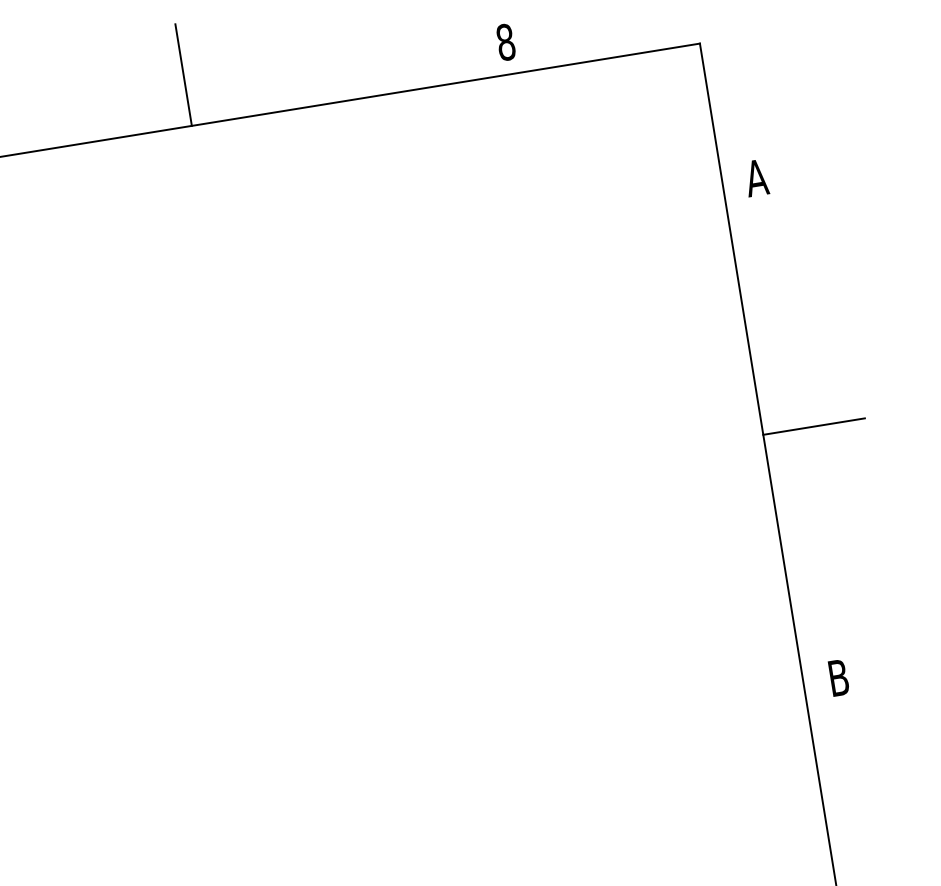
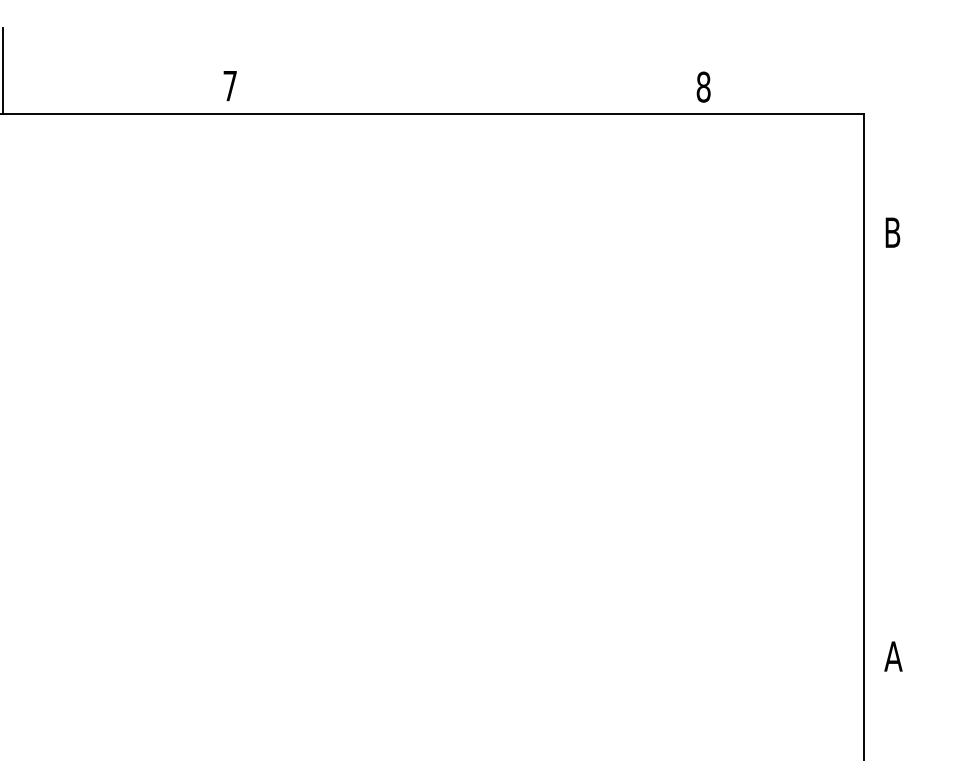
line: (184, 75) -> (433, 71), removed
text: (756, 177) -> (892, 232), A -> B
line: (813, 426) -> (906, 445), removed
text: (838, 677) -> (893, 656), B -> A

